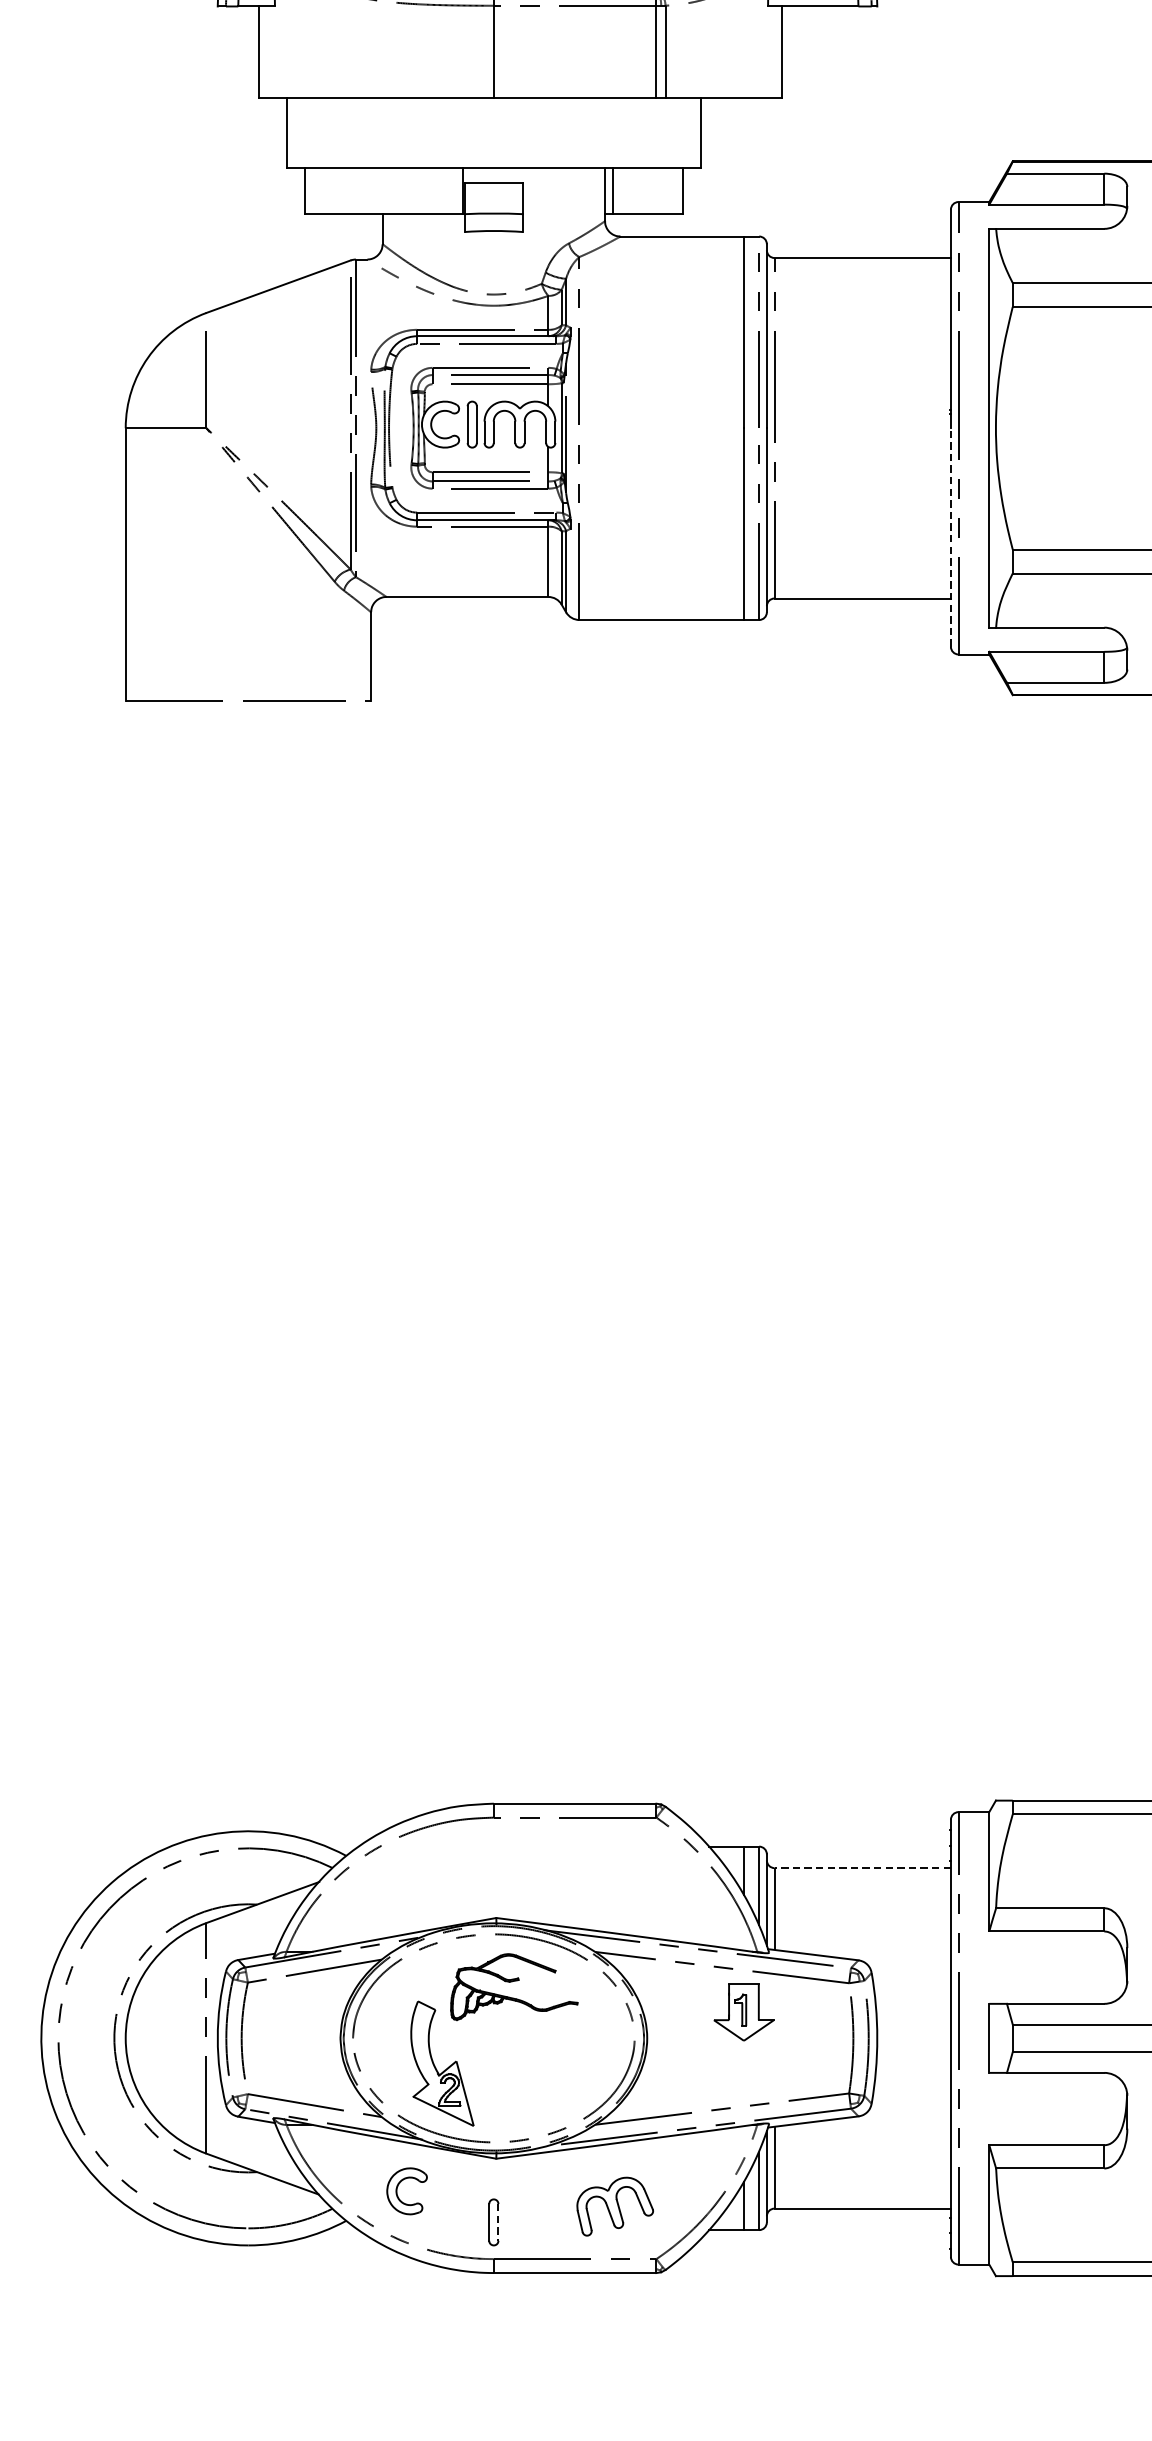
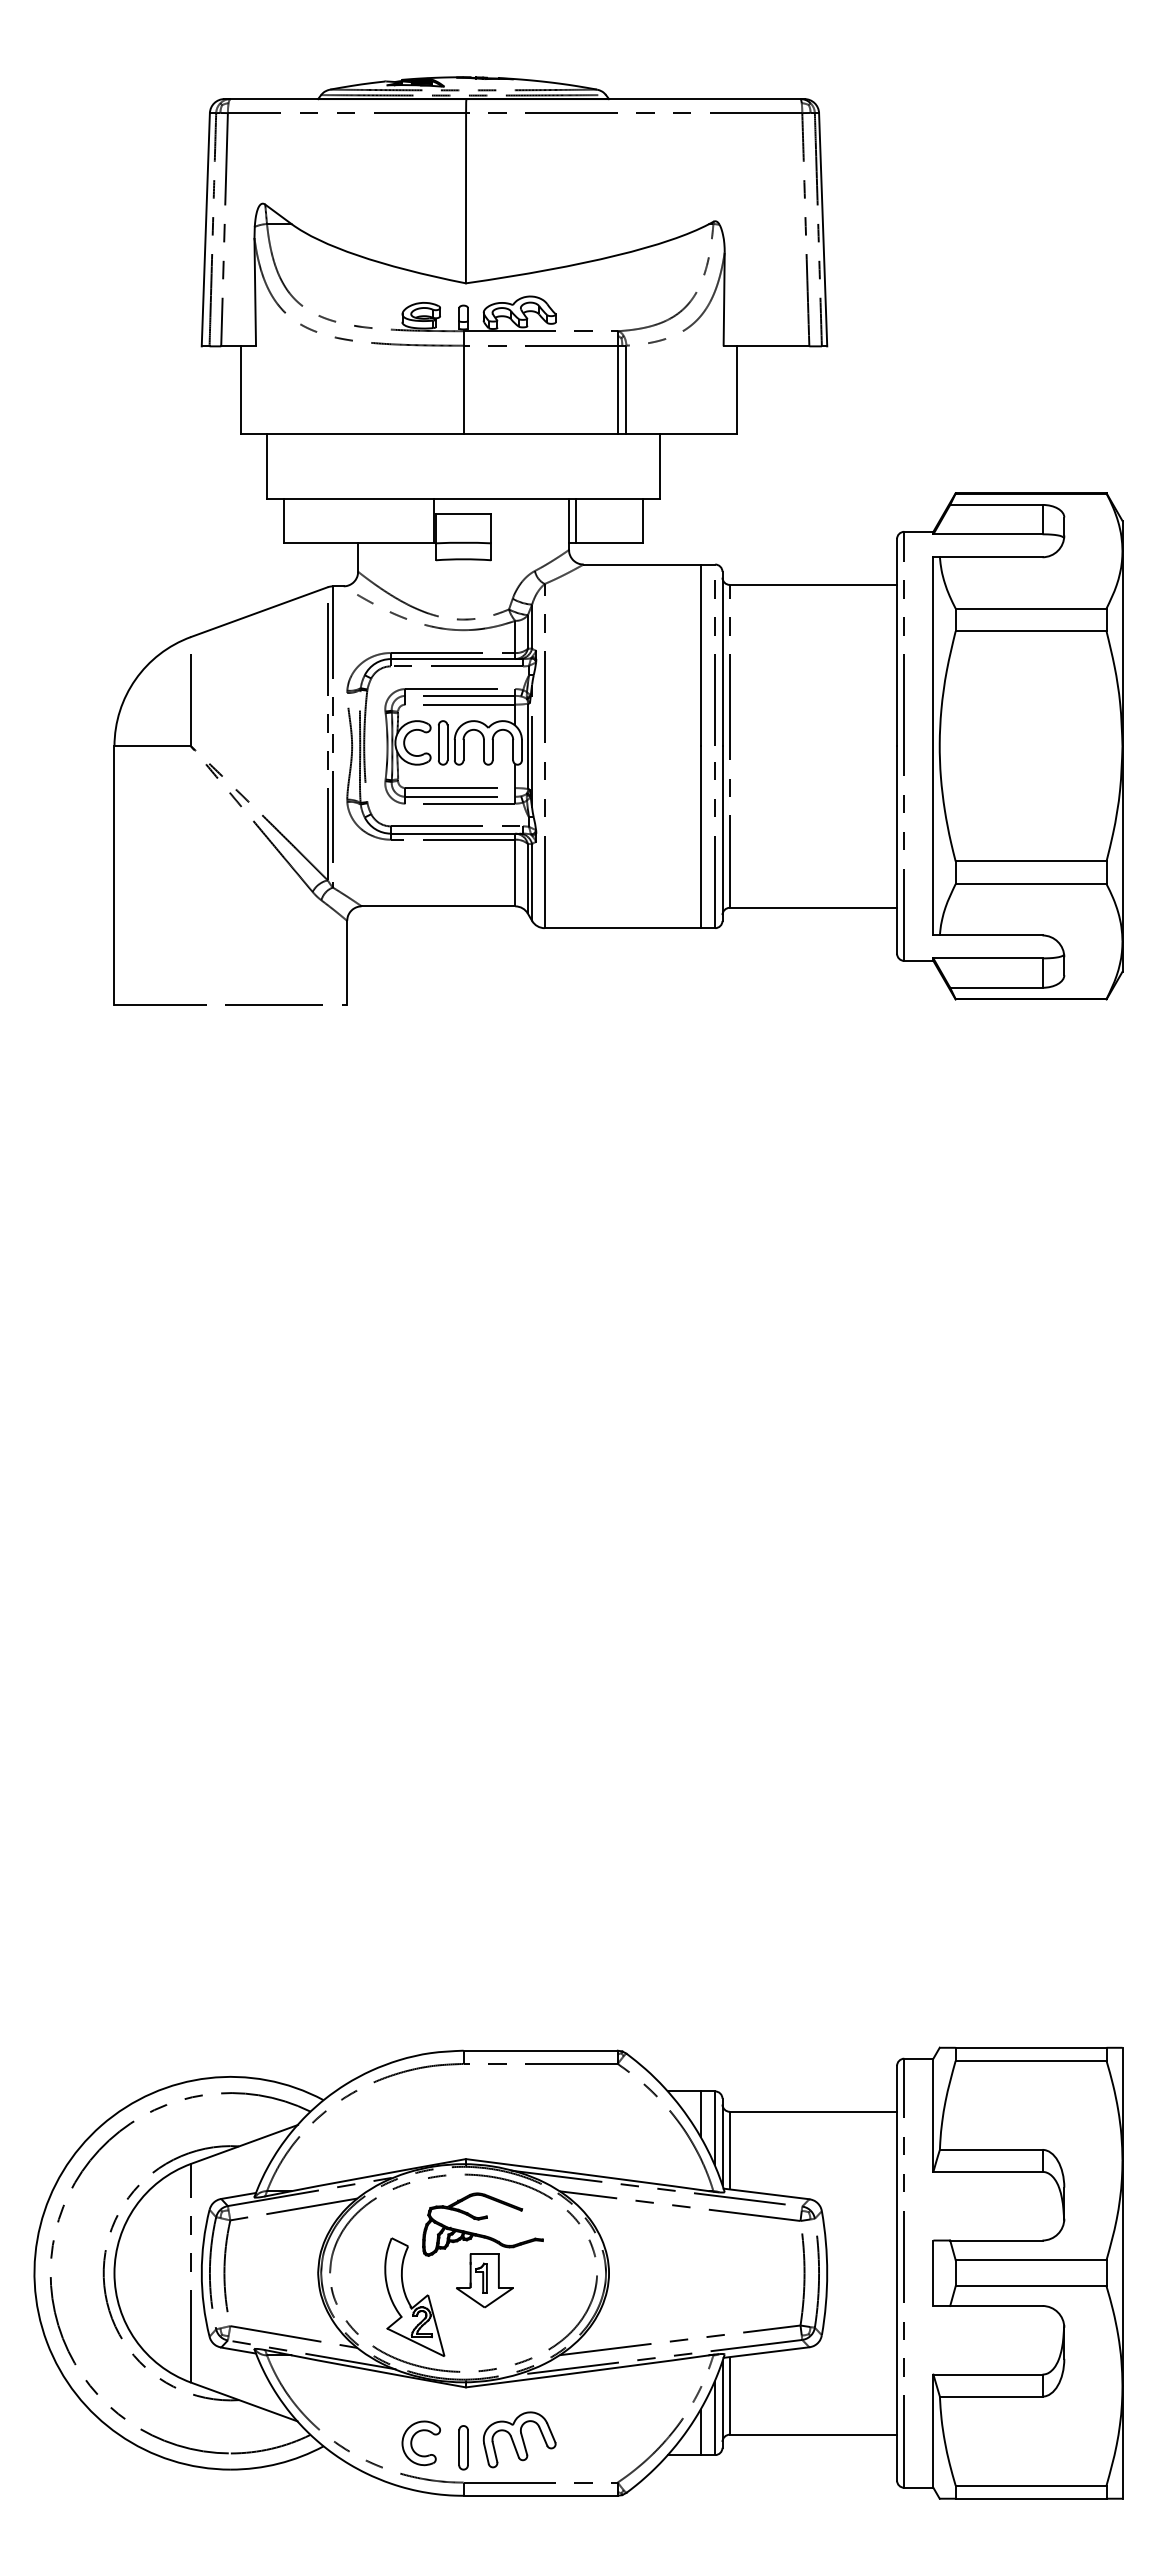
line: (951, 538) -> (897, 850), dashed -> solid
line: (862, 1867) -> (813, 2111), dashed -> solid
part: (743, 2012) -> (484, 2280), moved
part: (397, 2191) -> (412, 2443), moved
part: (615, 2206) -> (519, 2439), moved
line: (497, 2223) -> (467, 2448), dashed -> solid

